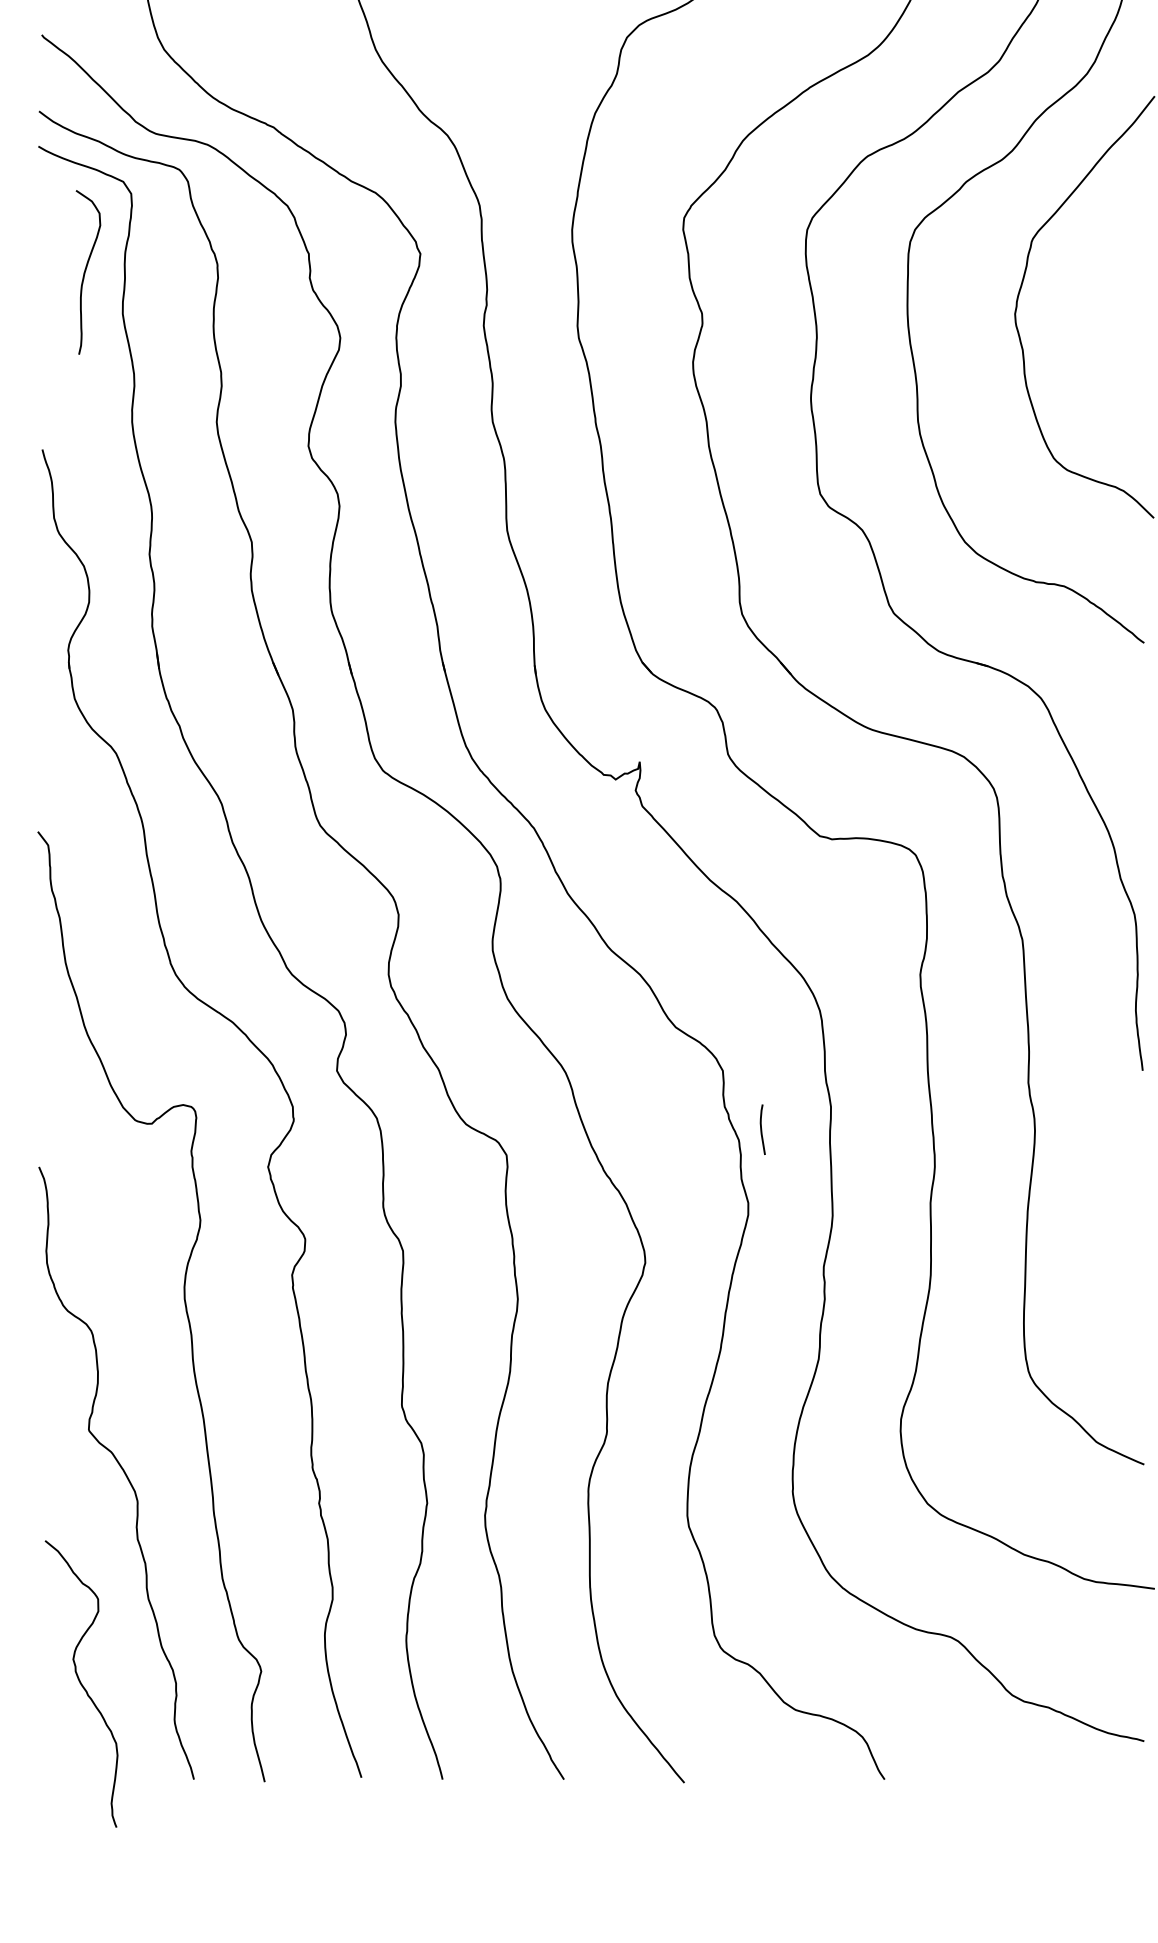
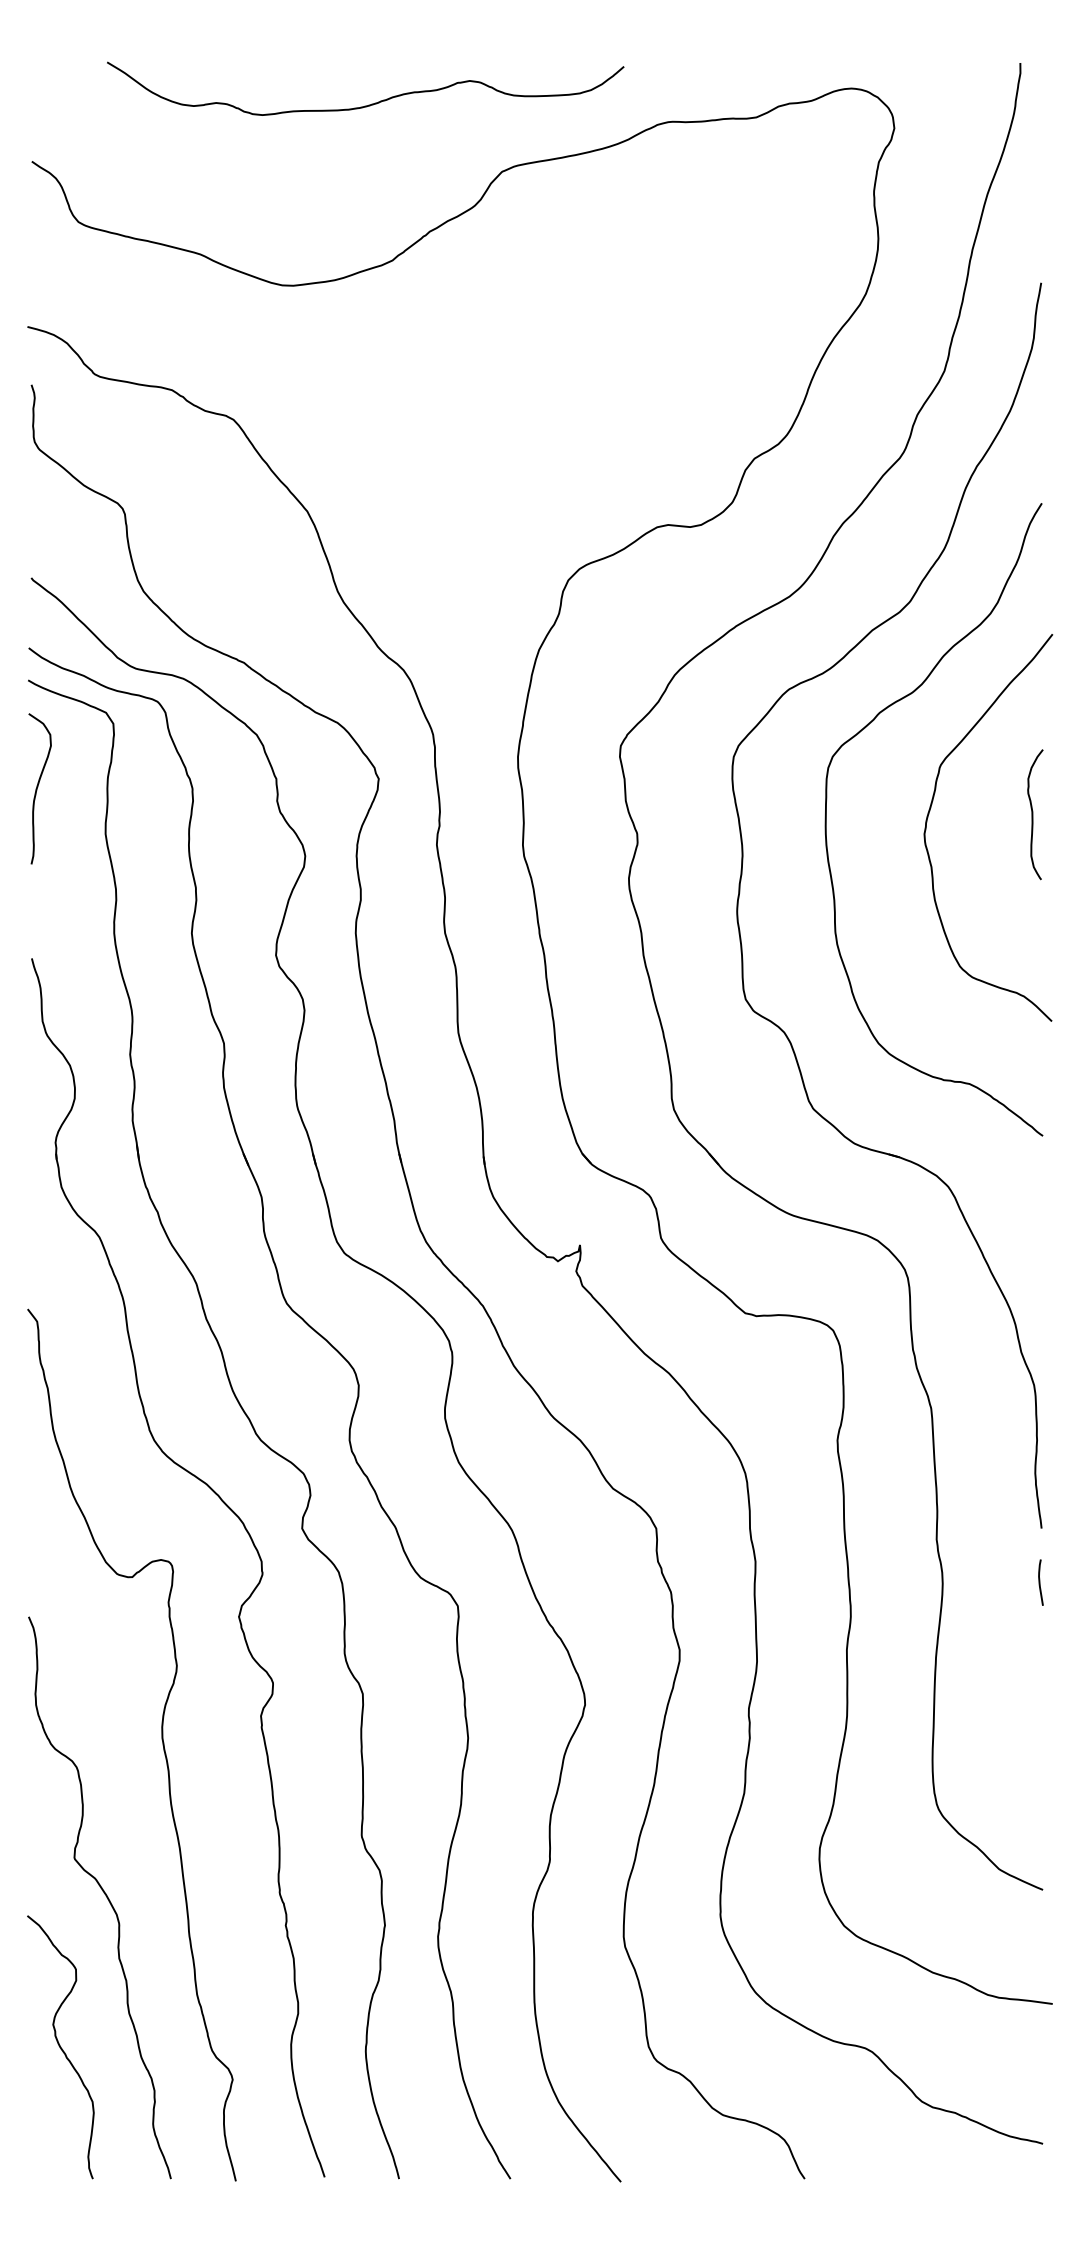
curve: (86, 270) -> (38, 787), moved
curve: (1133, 292) -> (1033, 814), added
curve: (762, 1129) -> (1040, 1582), moved
curve: (81, 1684) -> (60, 2047), moved

